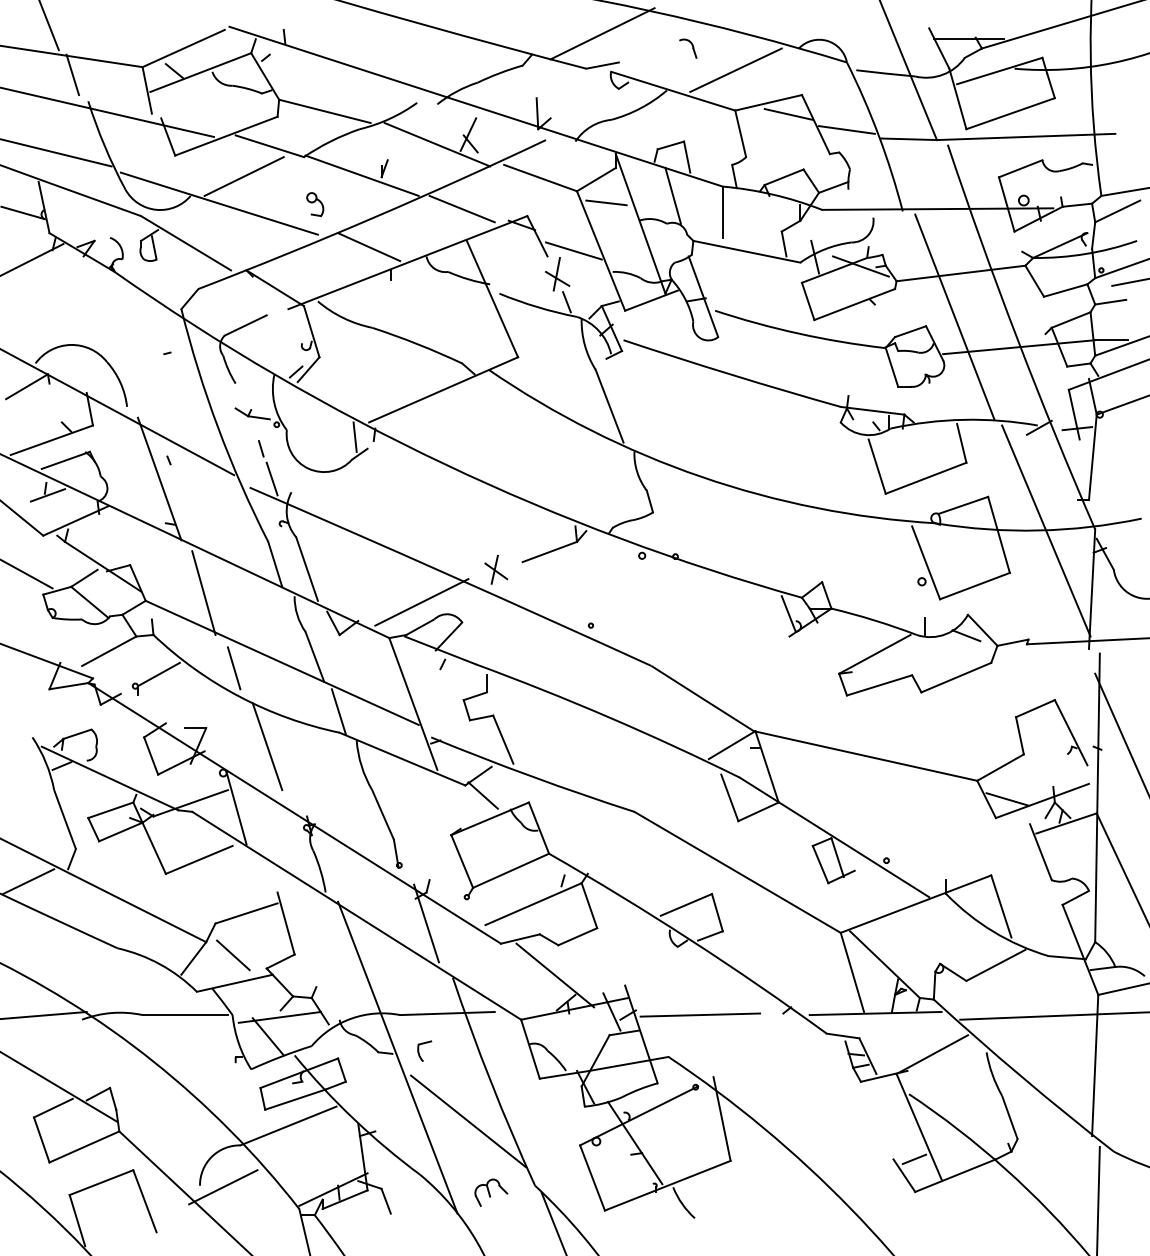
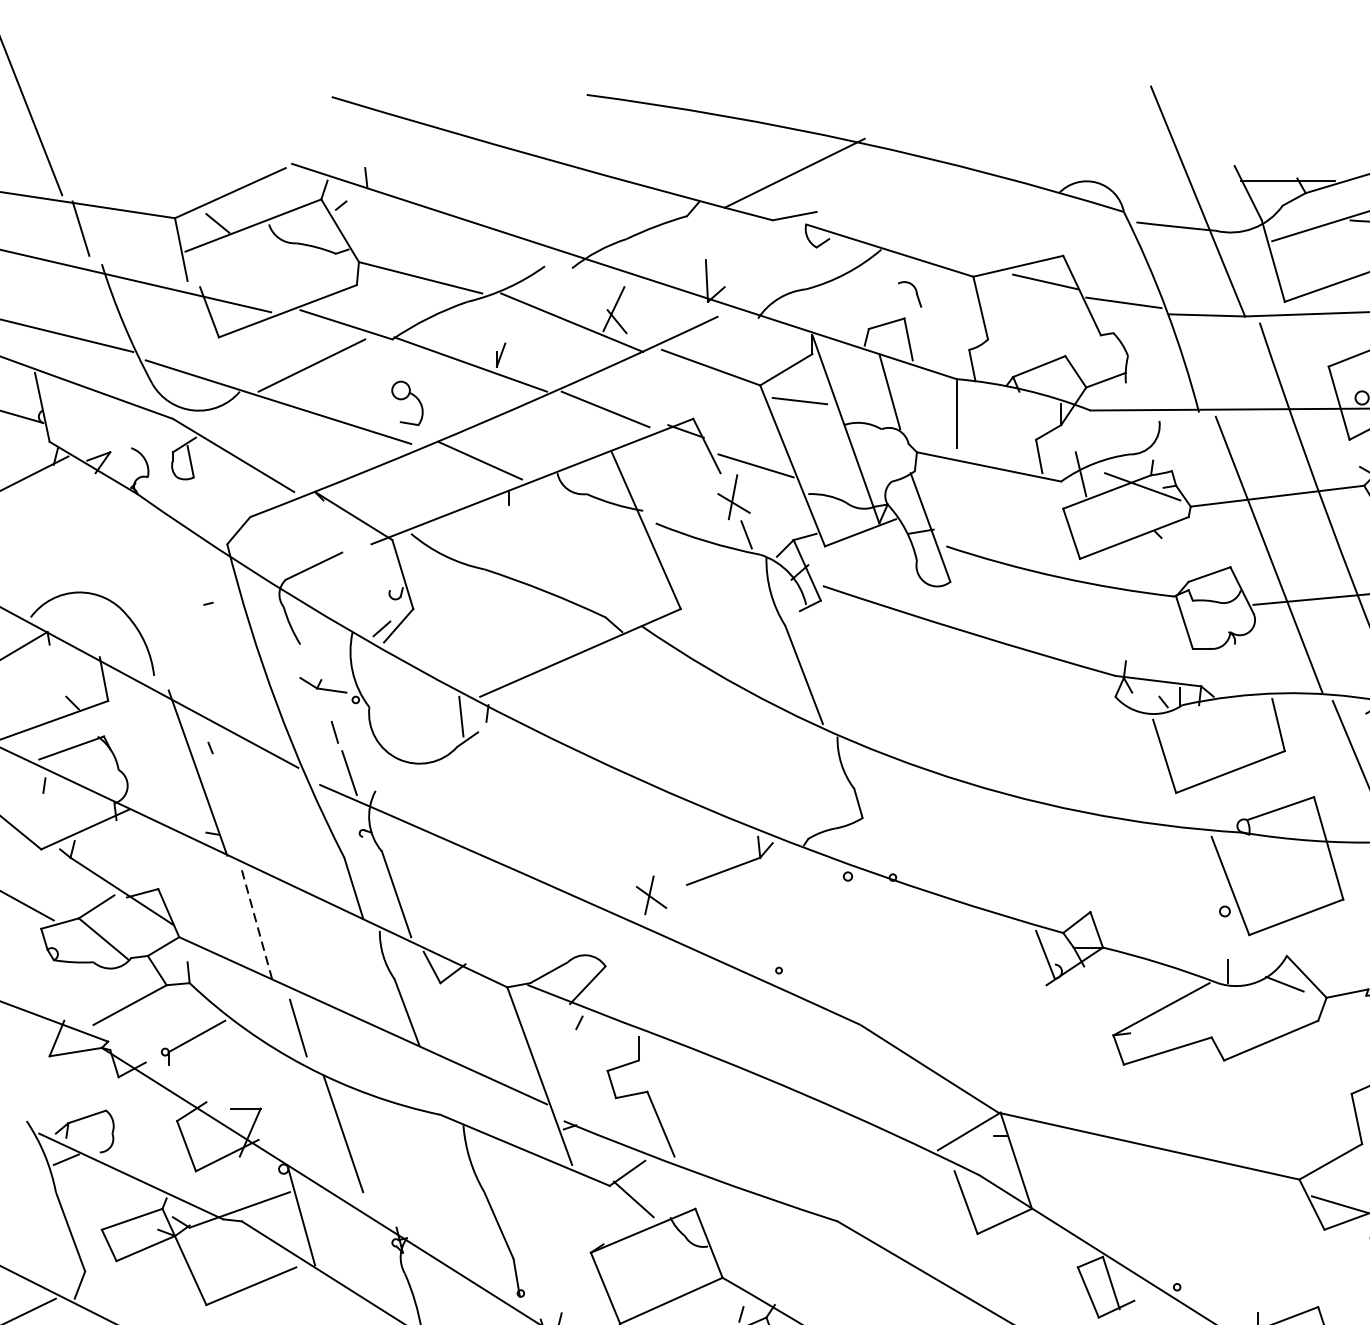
part: (688, 48) -> (910, 294), moved
line: (735, 69) -> (973, 221), removed
part: (315, 204) -> (407, 403), size x1.4
line: (47, 495) -> (46, 795), removed
line: (204, 593) -> (258, 927), solid -> dashed
line: (421, 602) -> (550, 939), removed
line: (338, 711) -> (438, 1086), removed

